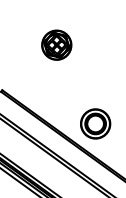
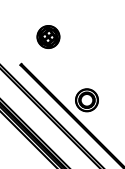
part: (56, 44) -> (48, 36), moved

